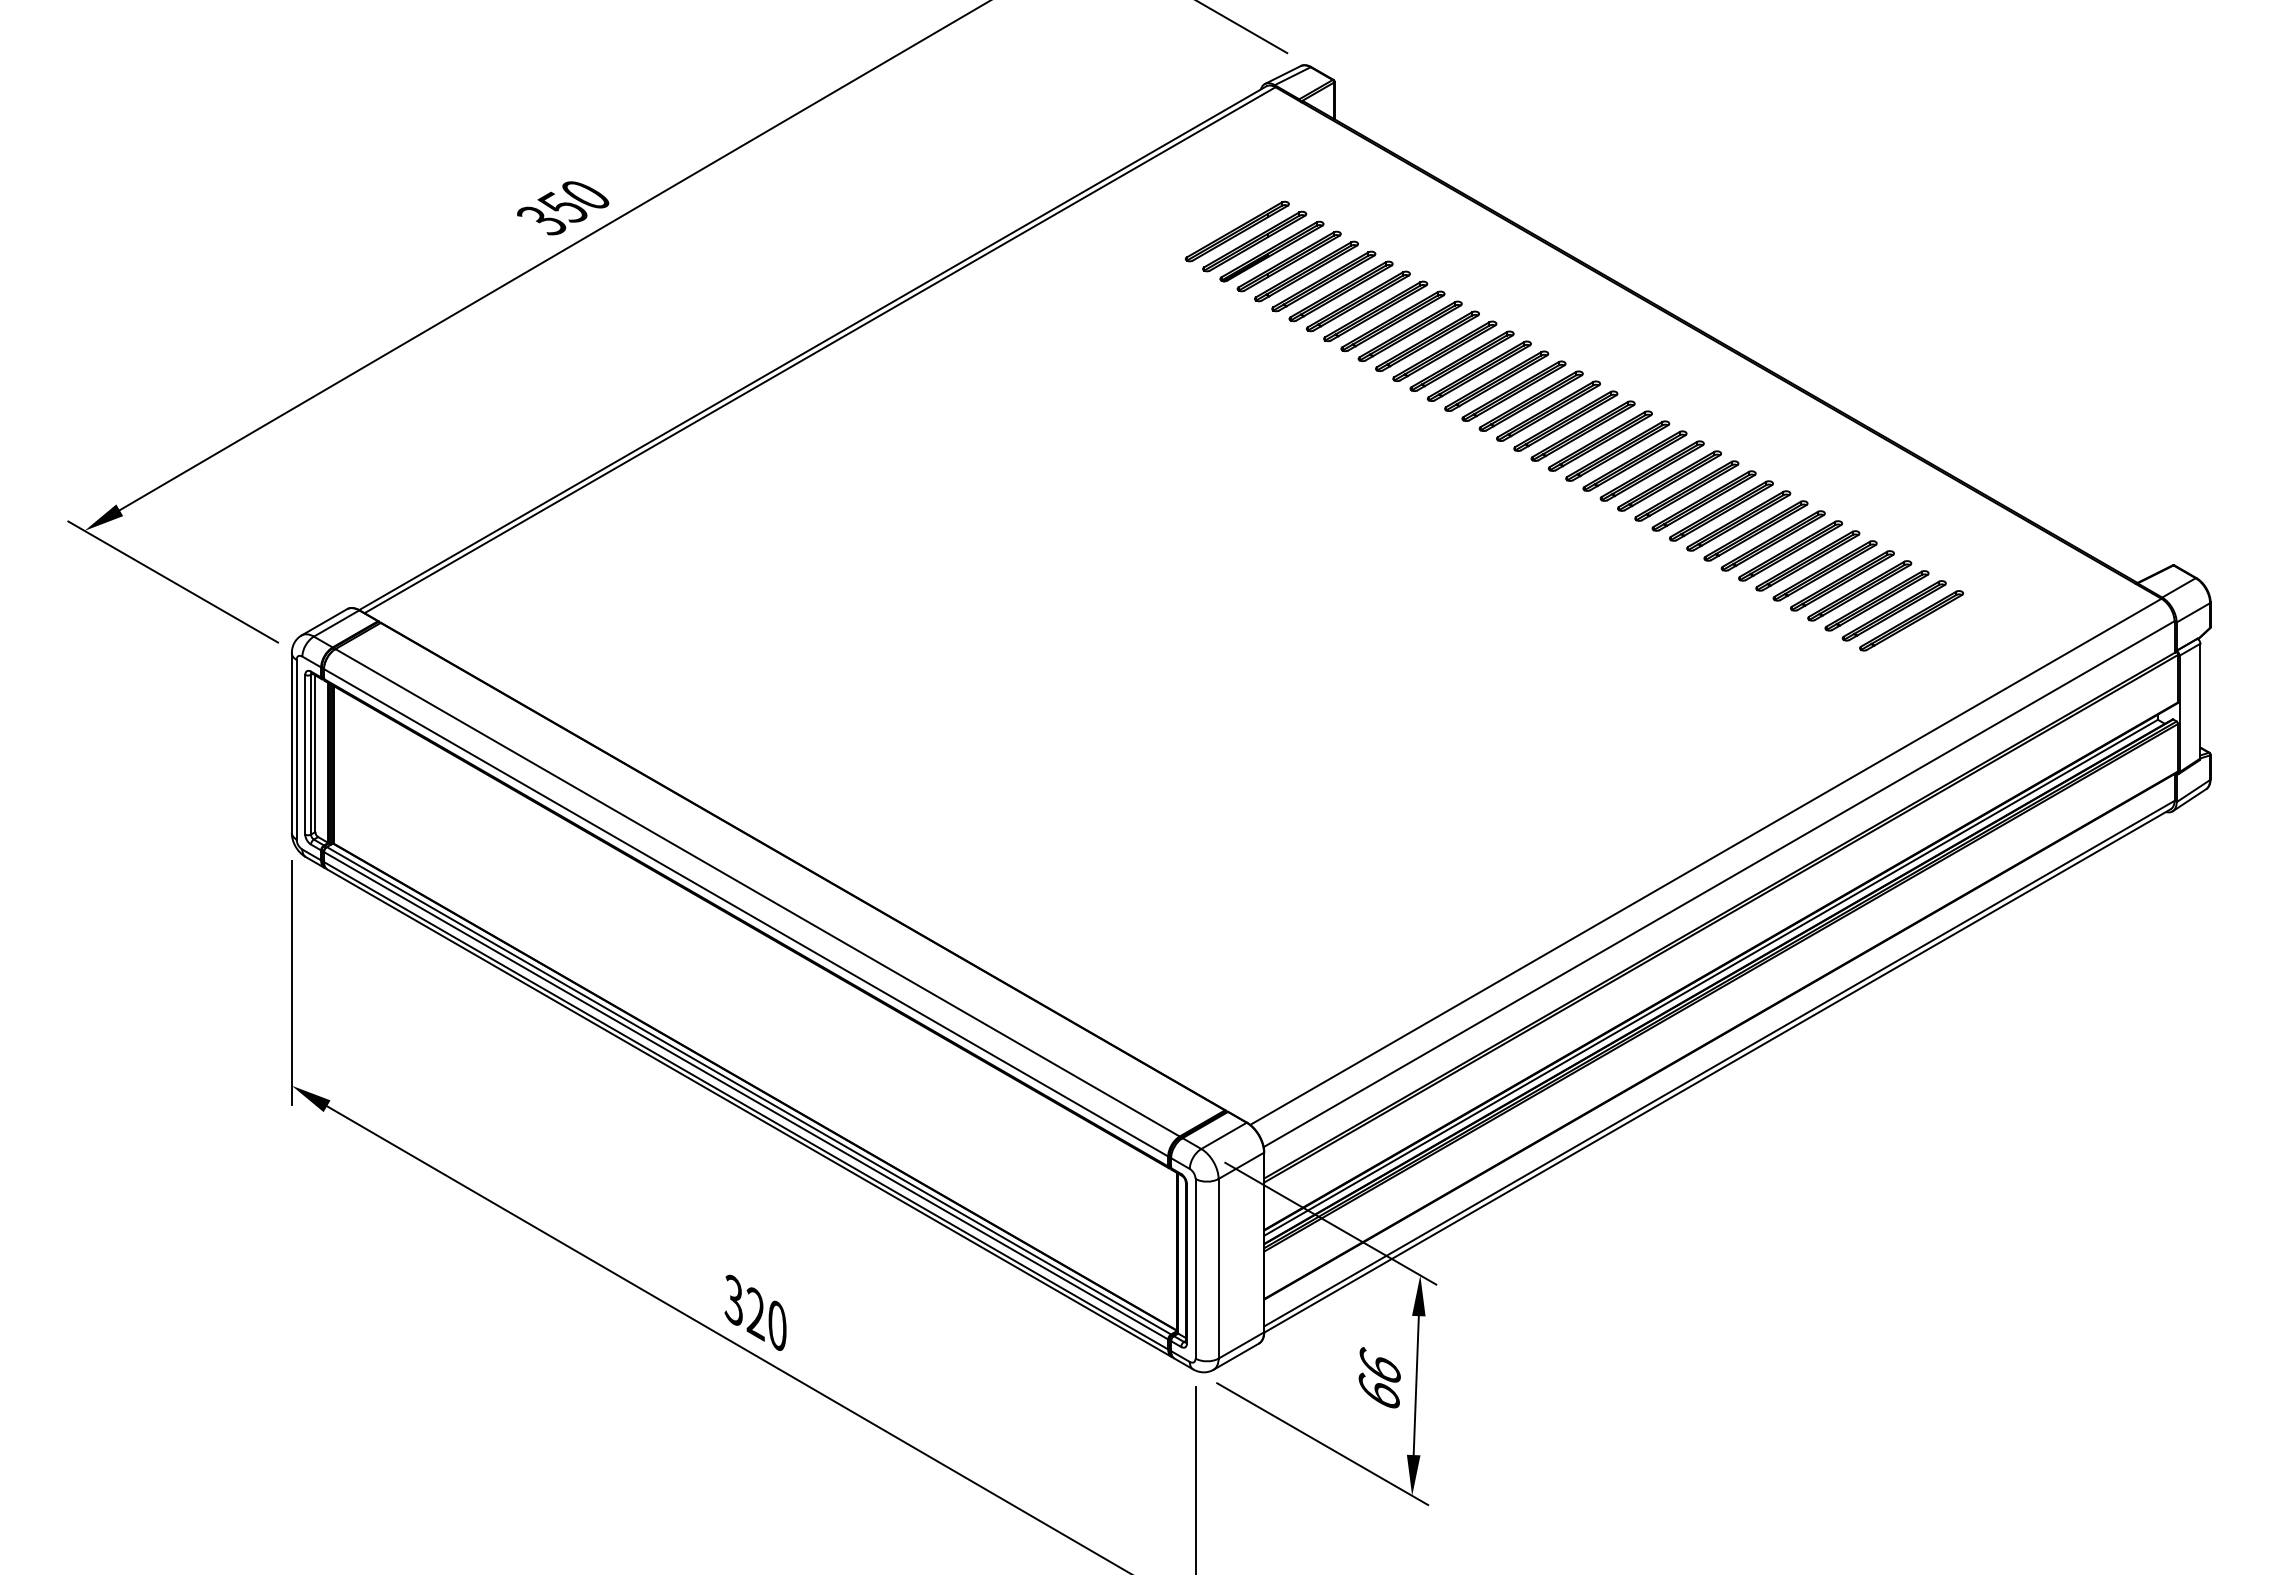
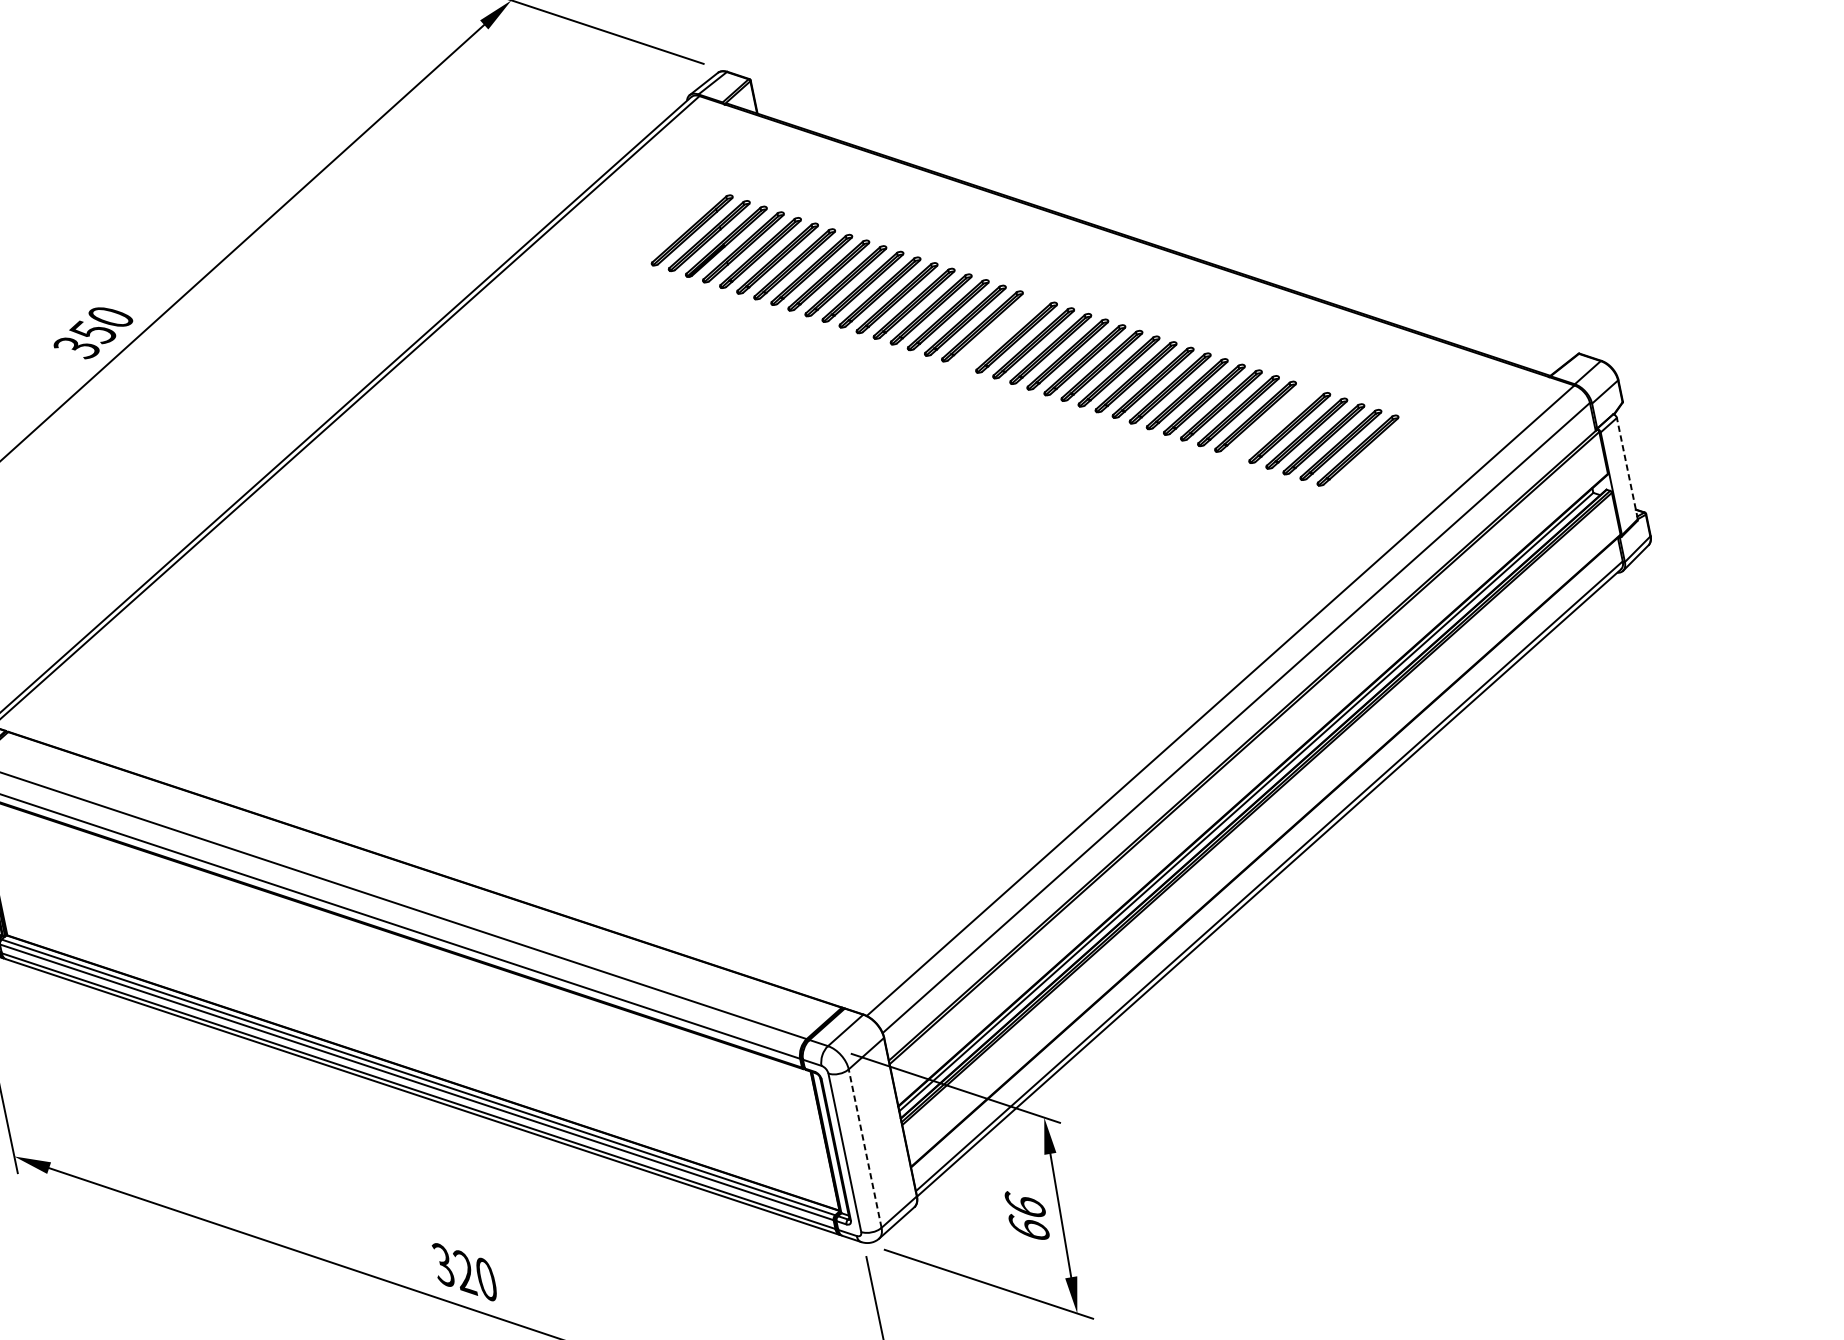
part: (1548, 410) -> (999, 331), removed
part: (1824, 570) -> (1271, 422), removed
line: (2200, 700) -> (1627, 468), solid -> dashed
line: (1218, 1268) -> (864, 1148), solid -> dashed

